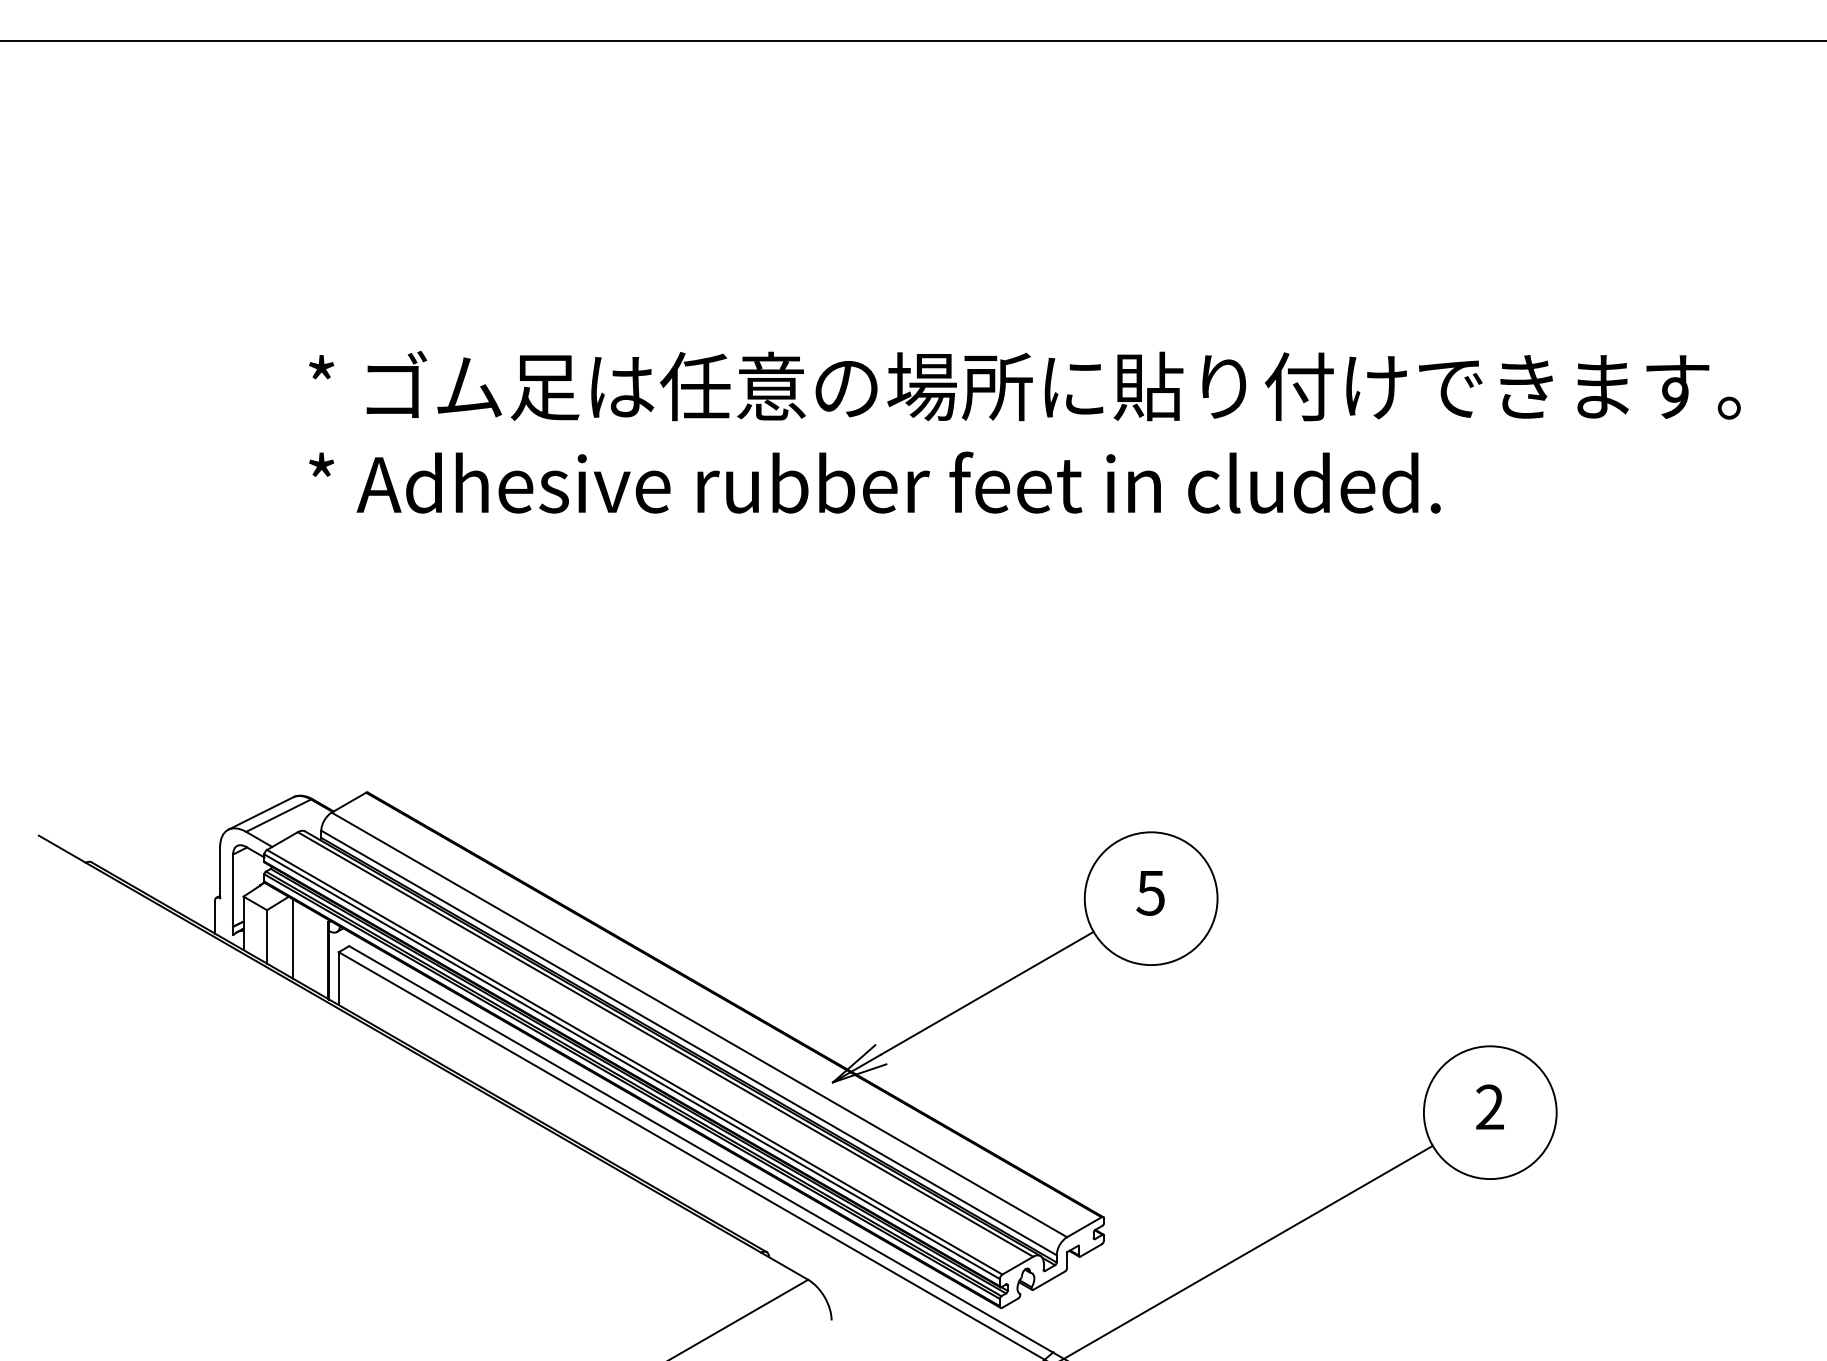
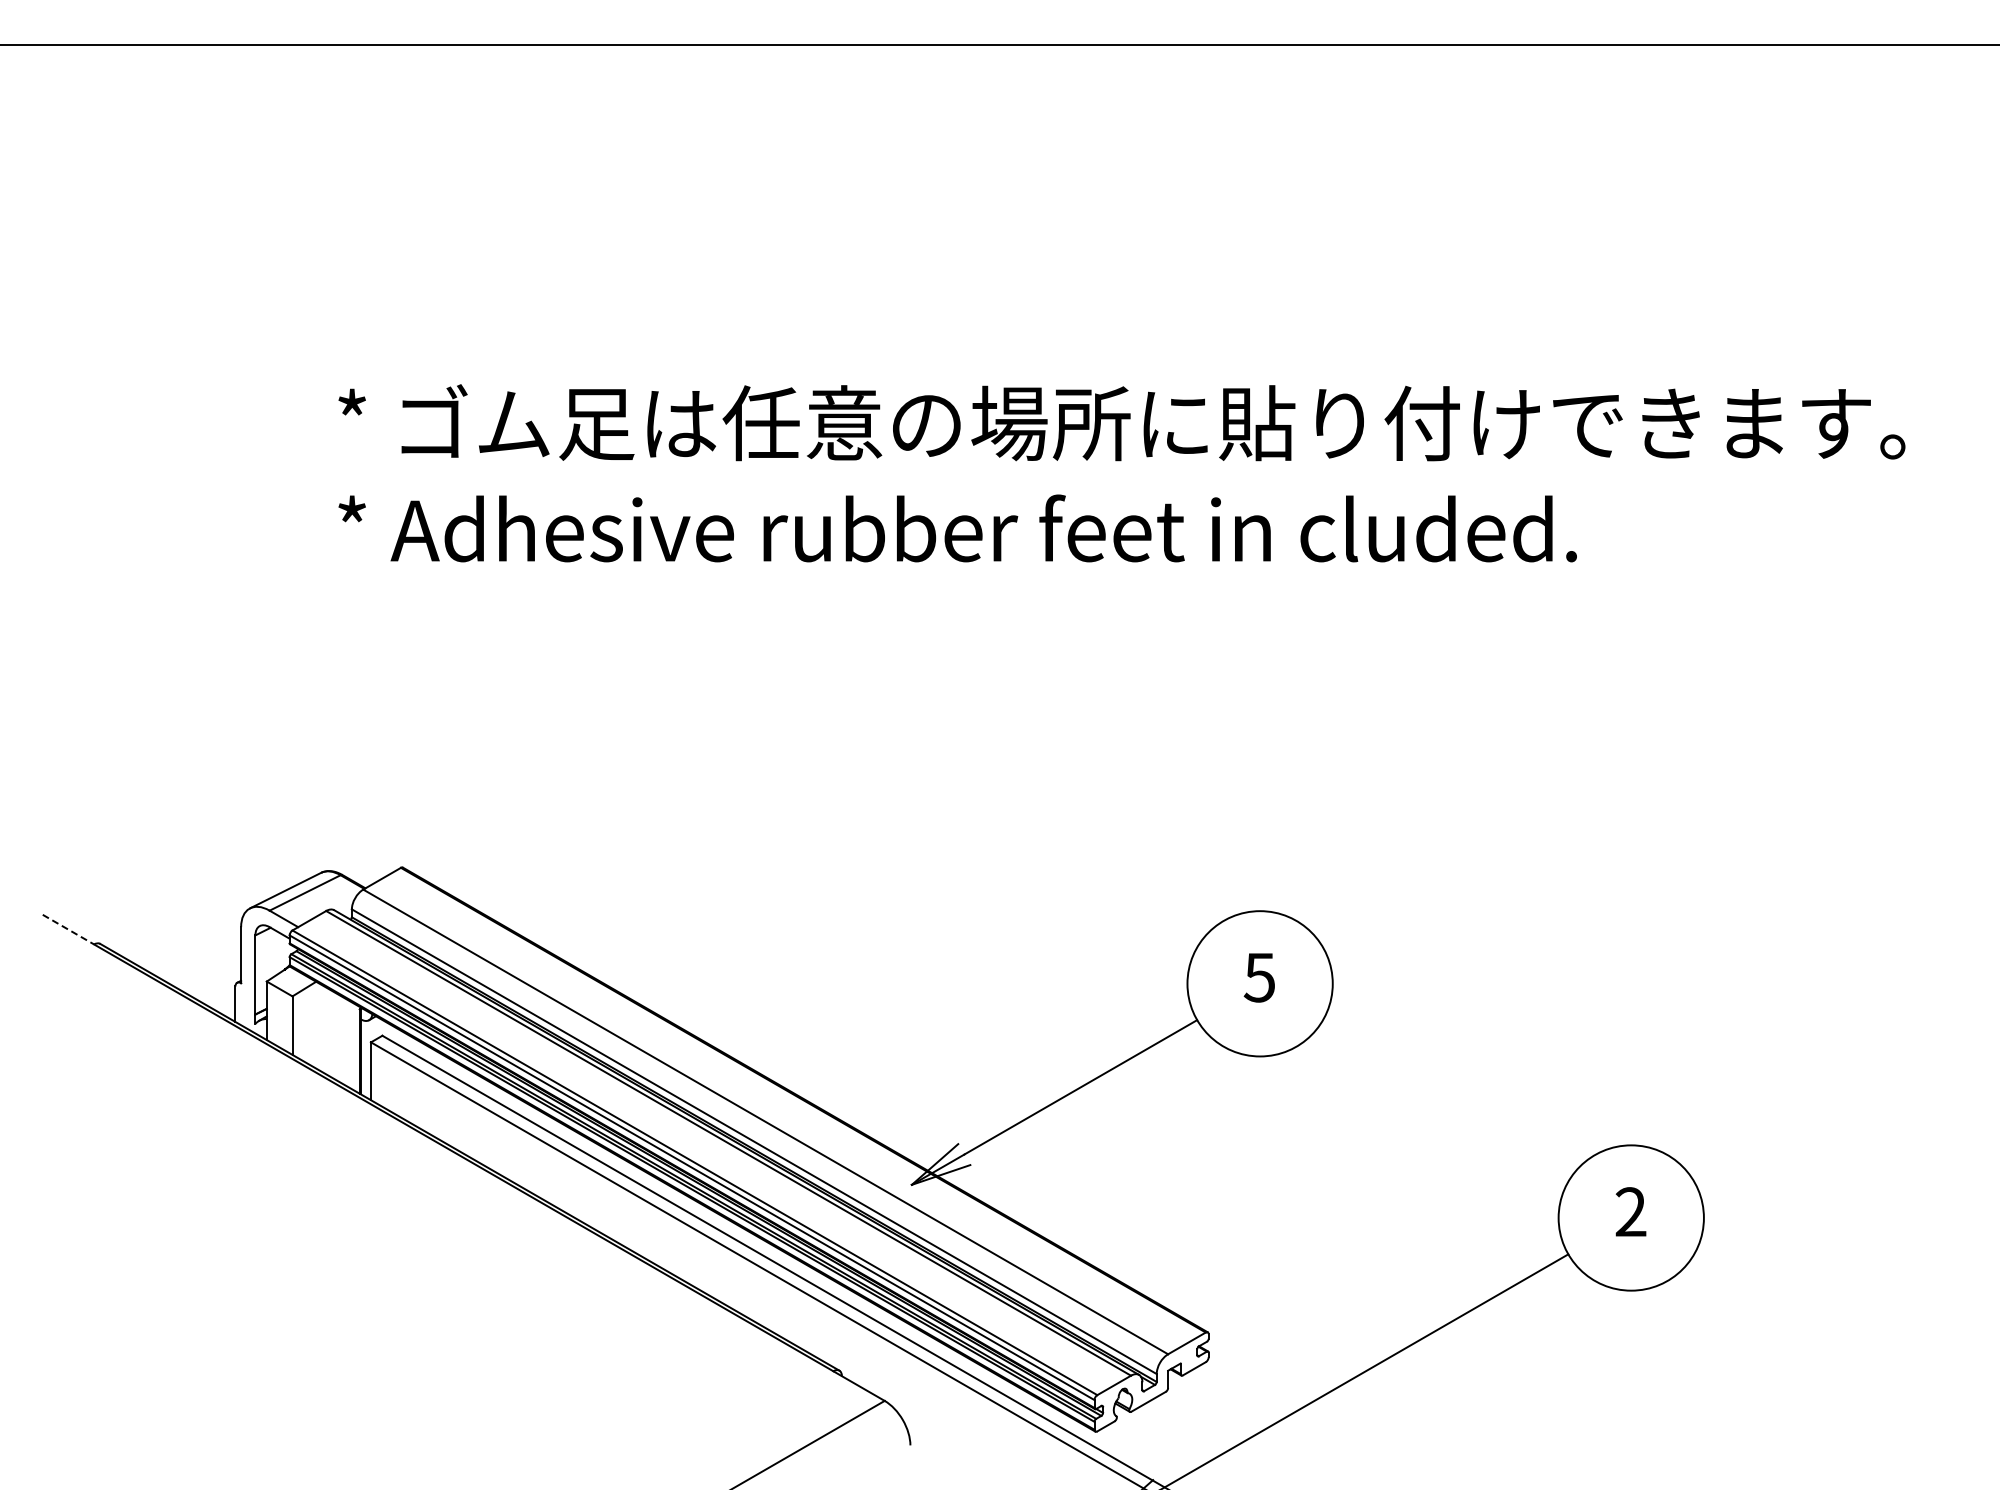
line: (62, 849) -> (68, 929), solid -> dashed
line: (293, 938) -> (321, 1027), removed

